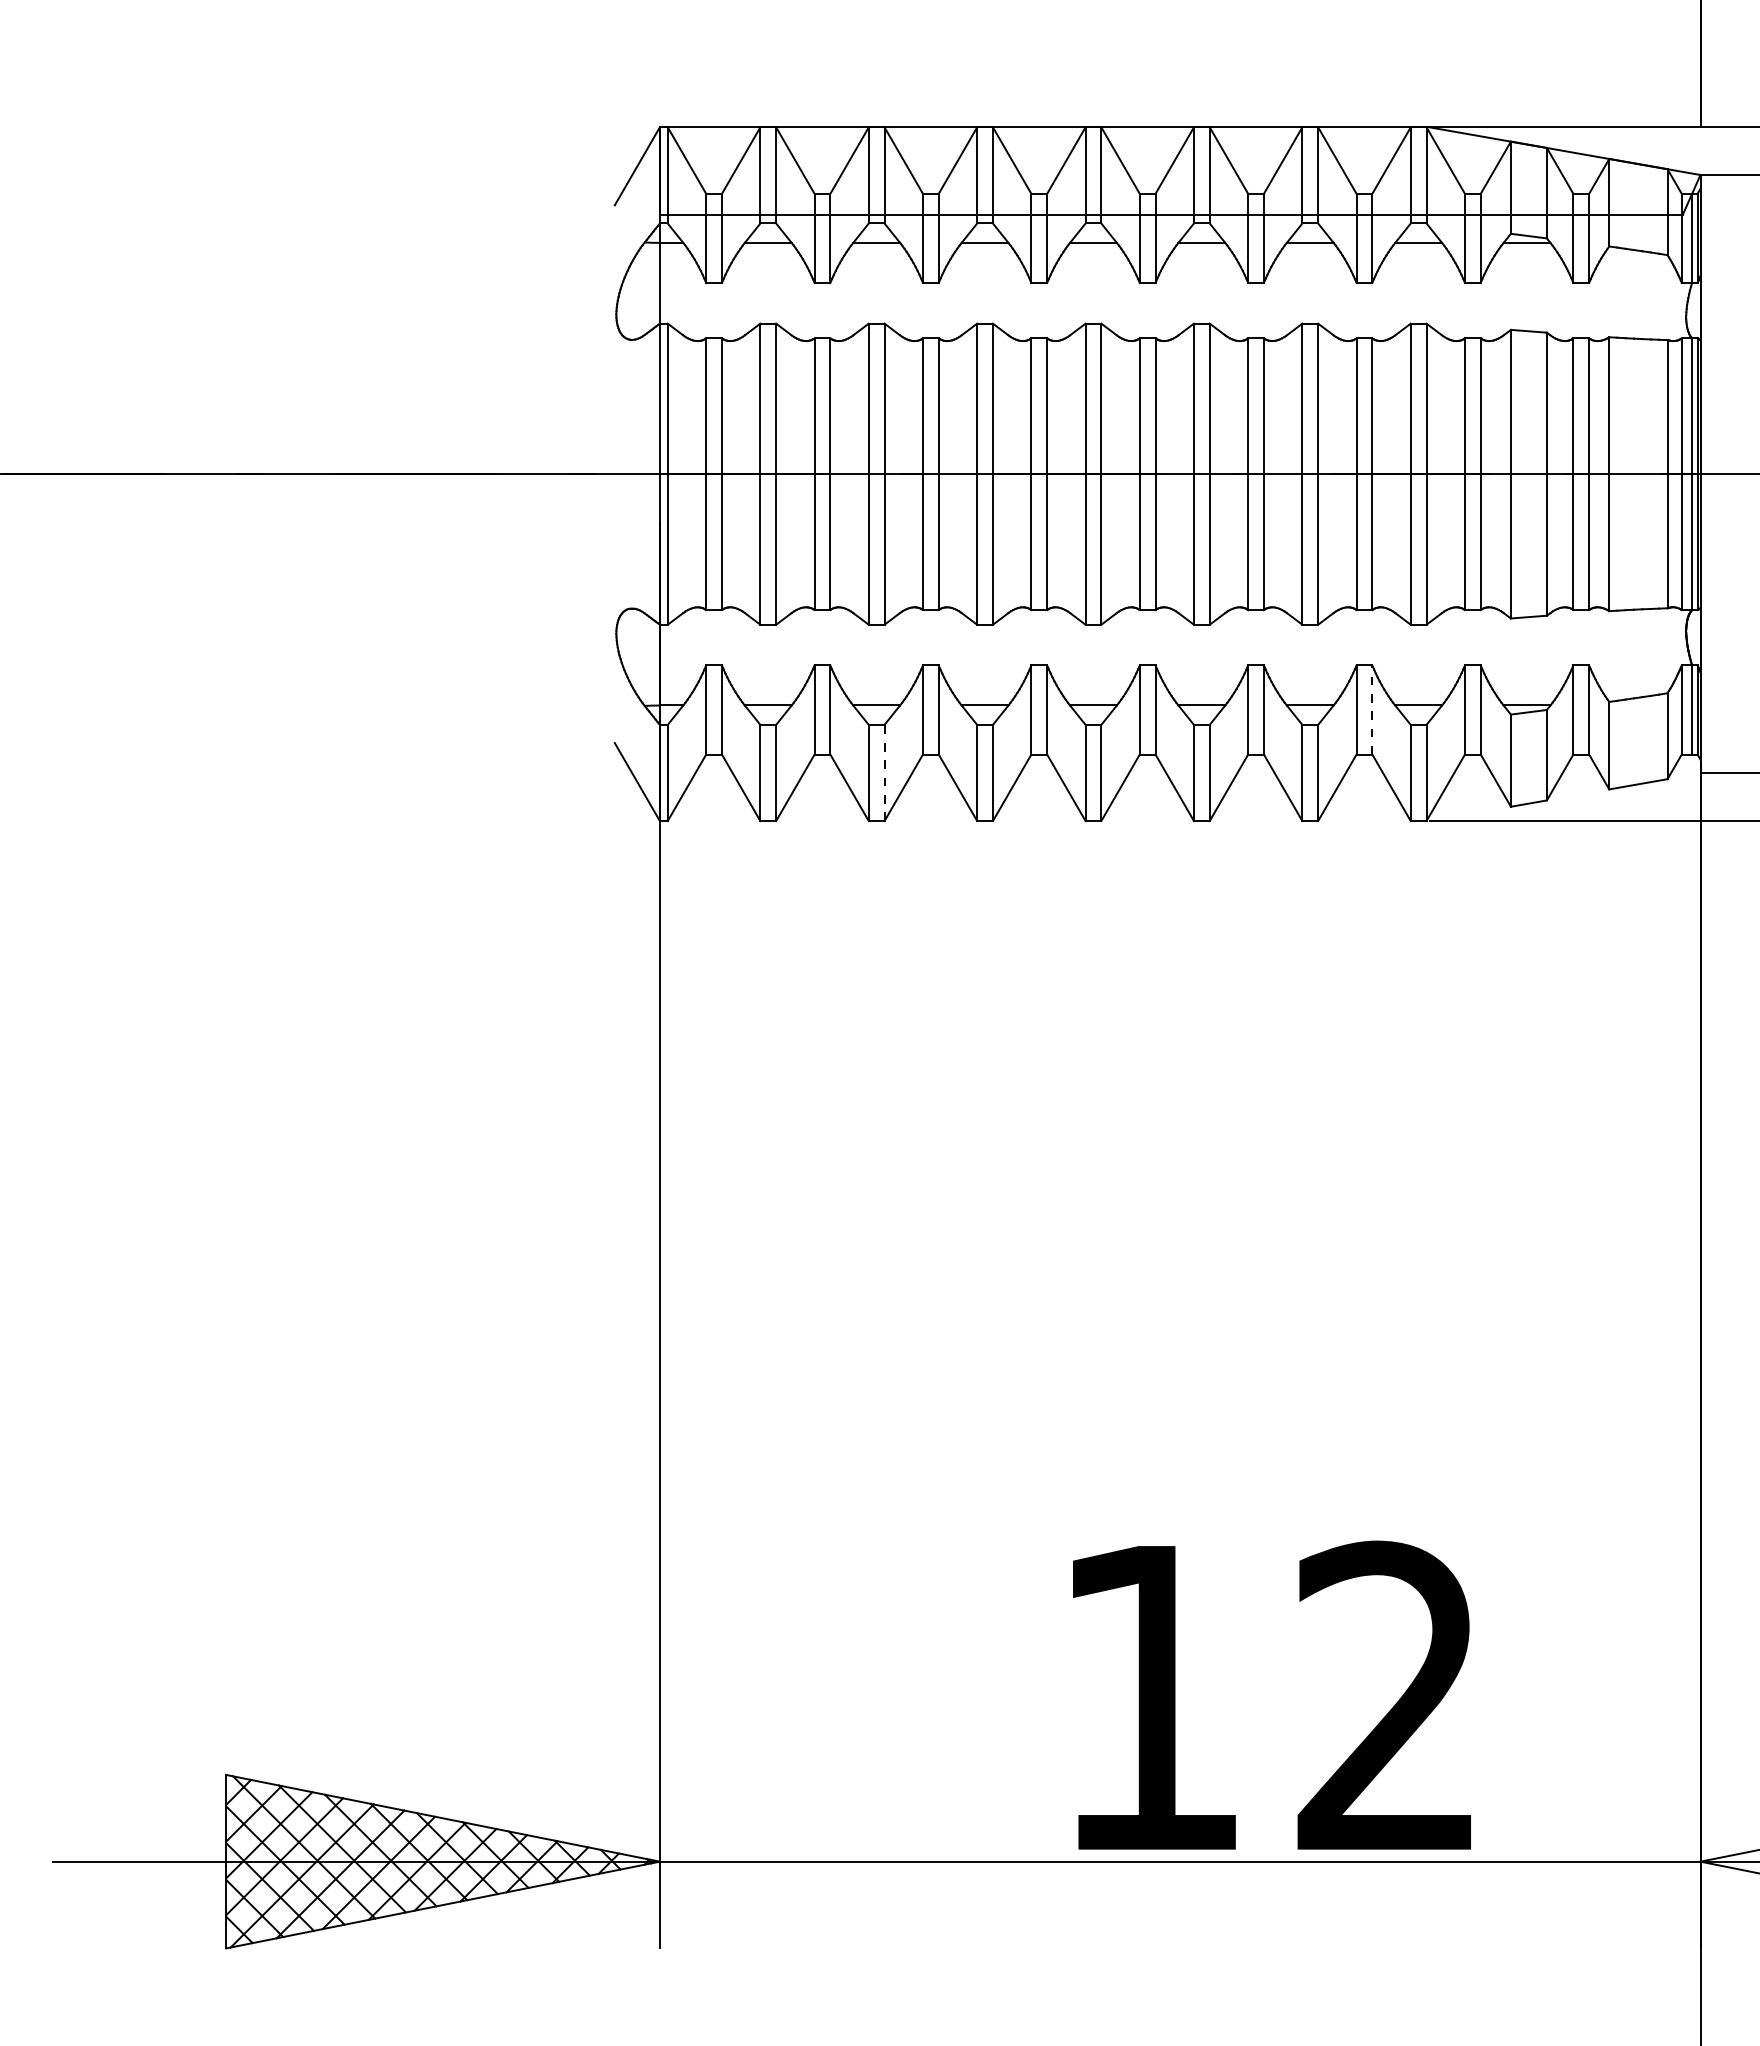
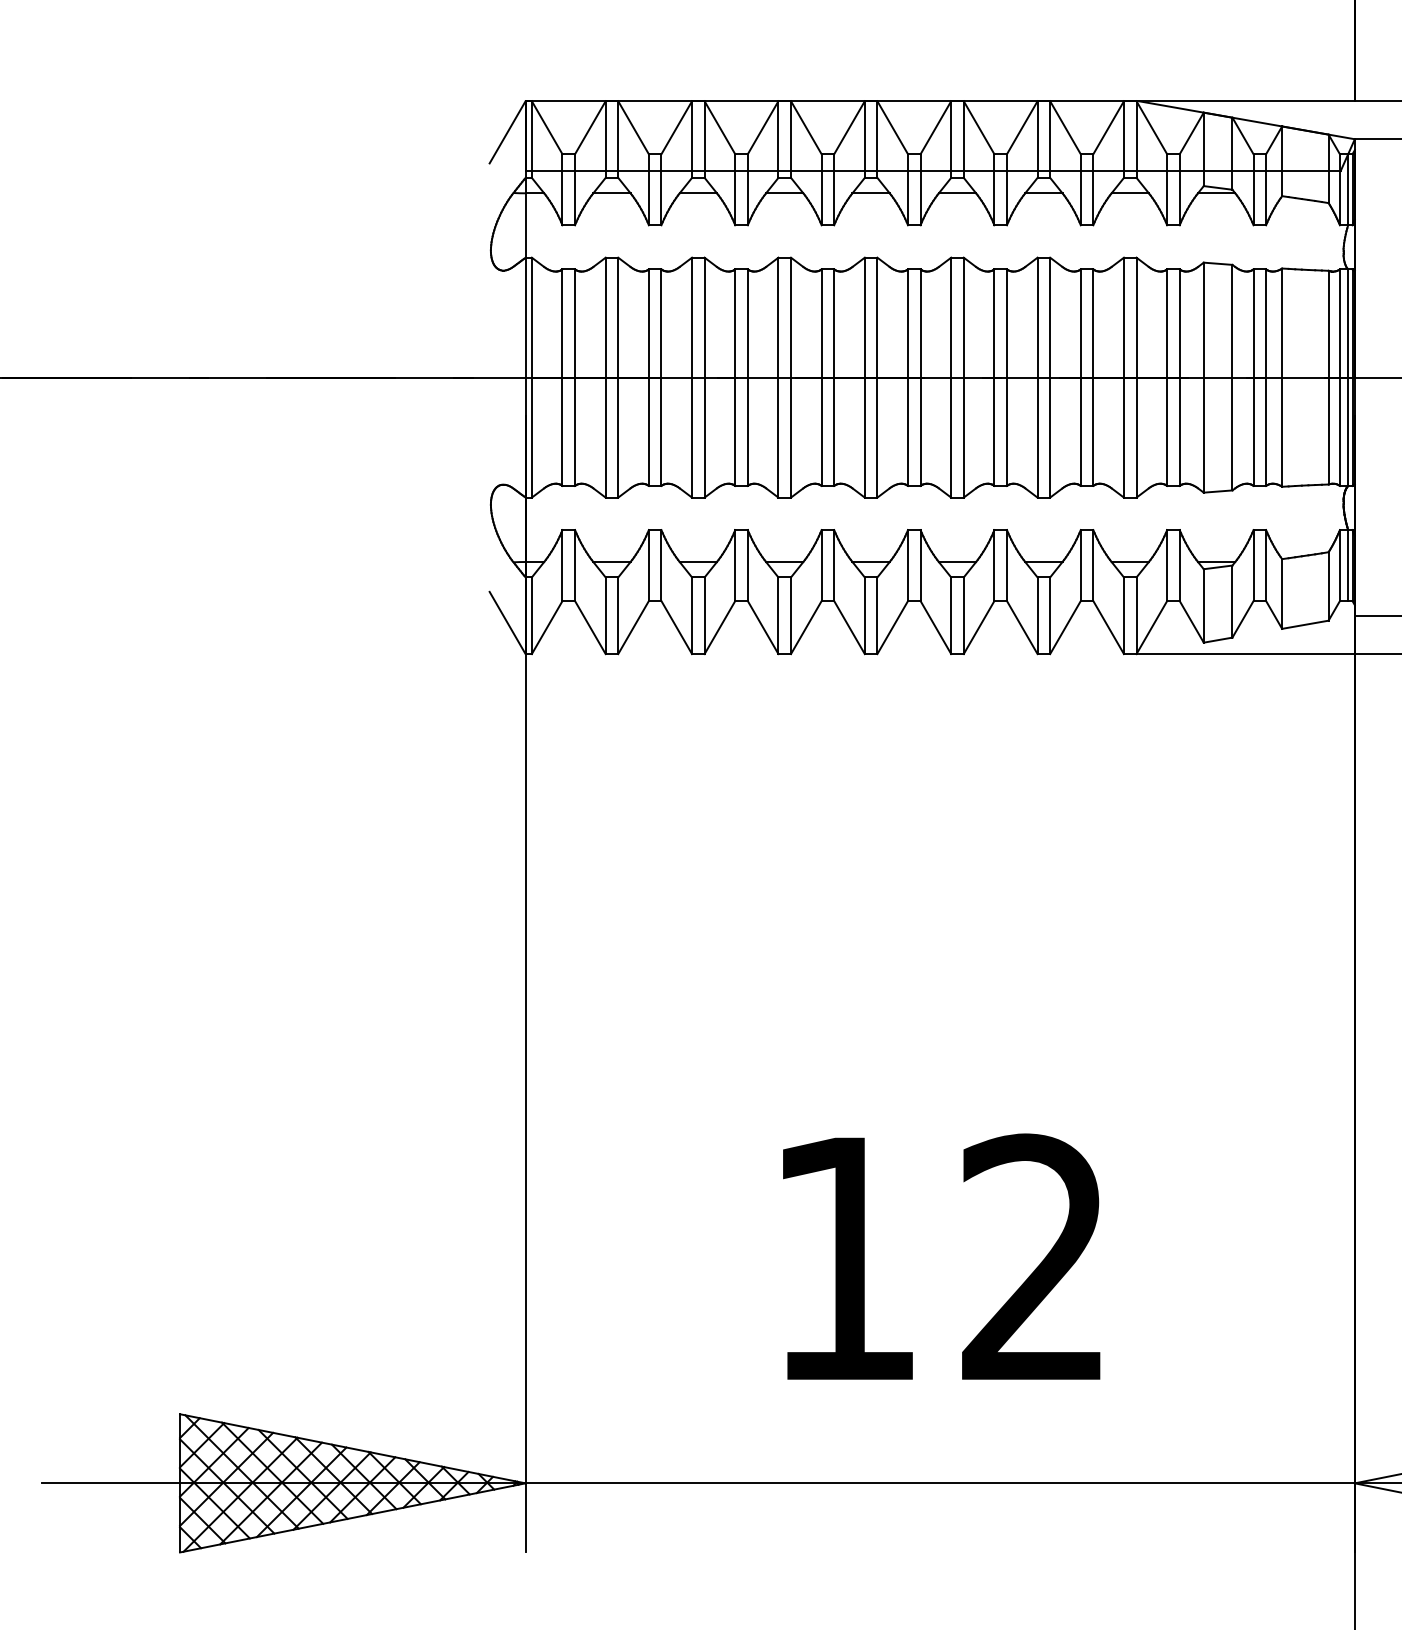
line: (1372, 709) -> (1093, 565), dashed -> solid
line: (884, 772) -> (704, 615), dashed -> solid
text: (1271, 1694) -> (941, 1256), moved

